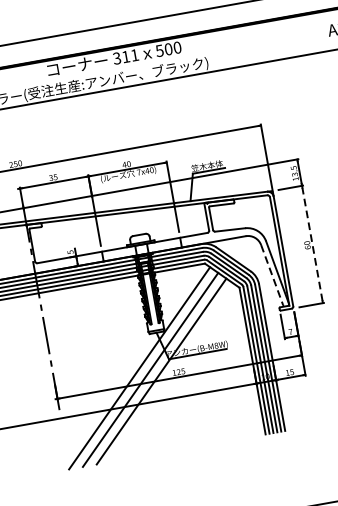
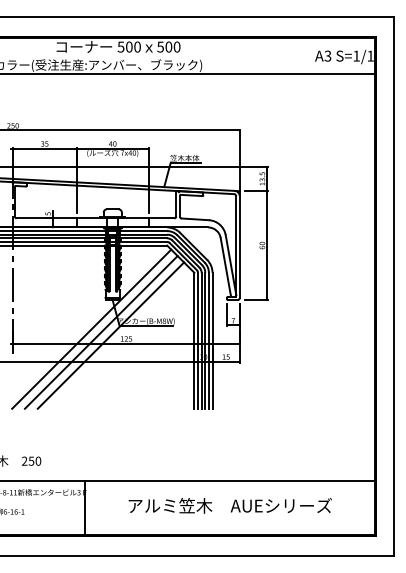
text: (126, 56) -> (129, 46), 311 -> 500
line: (312, 244) -> (266, 245), dashed -> solid
line: (272, 276) -> (225, 267), dashed -> solid

